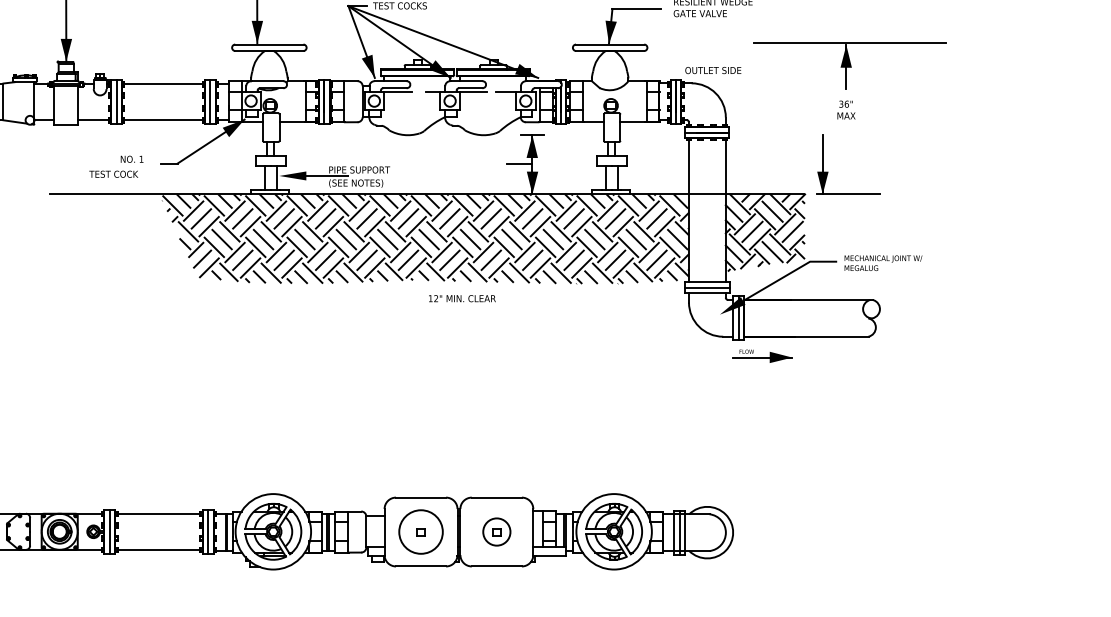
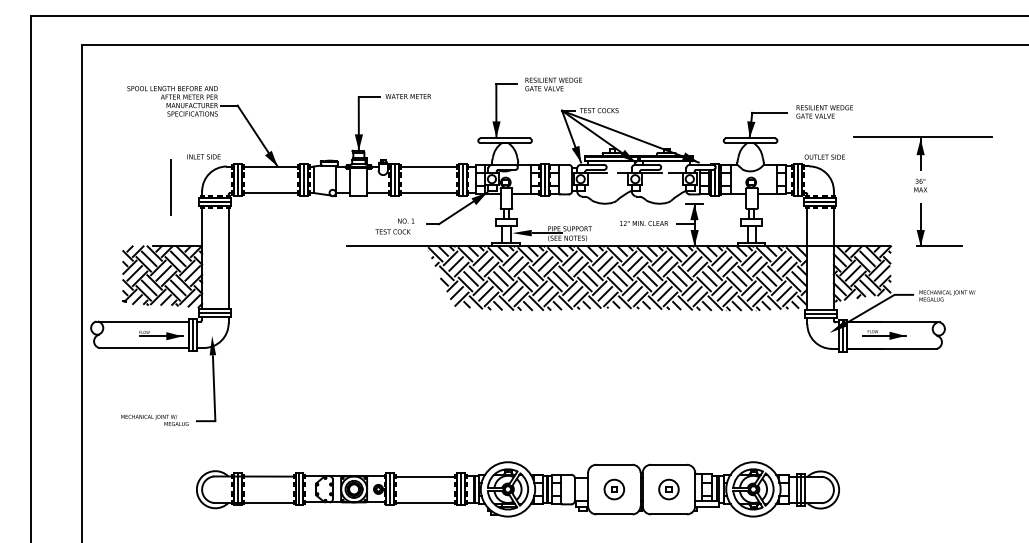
part: (828, 172) -> (924, 230), moved
text: (461, 298) -> (643, 223), moved
part: (762, 355) -> (884, 334), moved
circle: (421, 531) -> (614, 489), size x0.62

